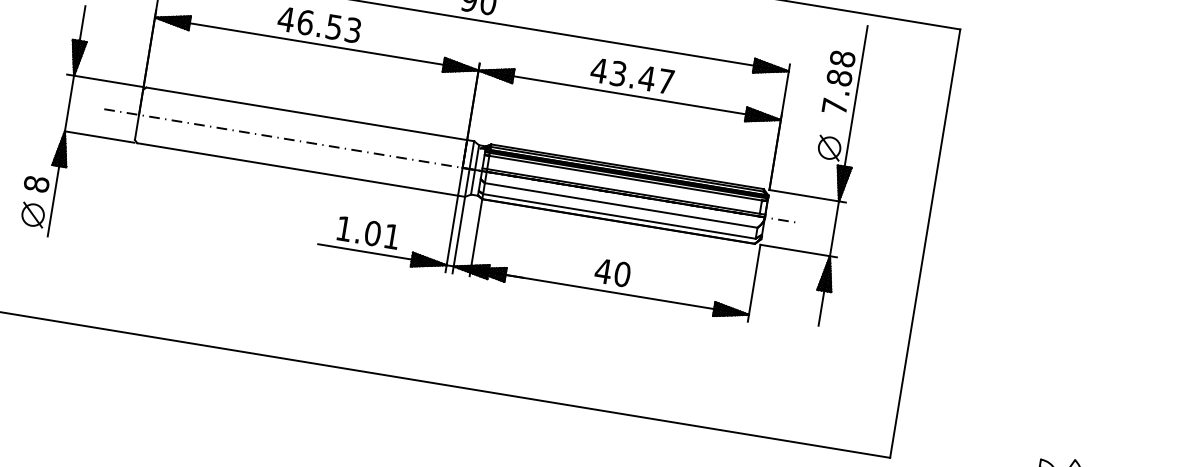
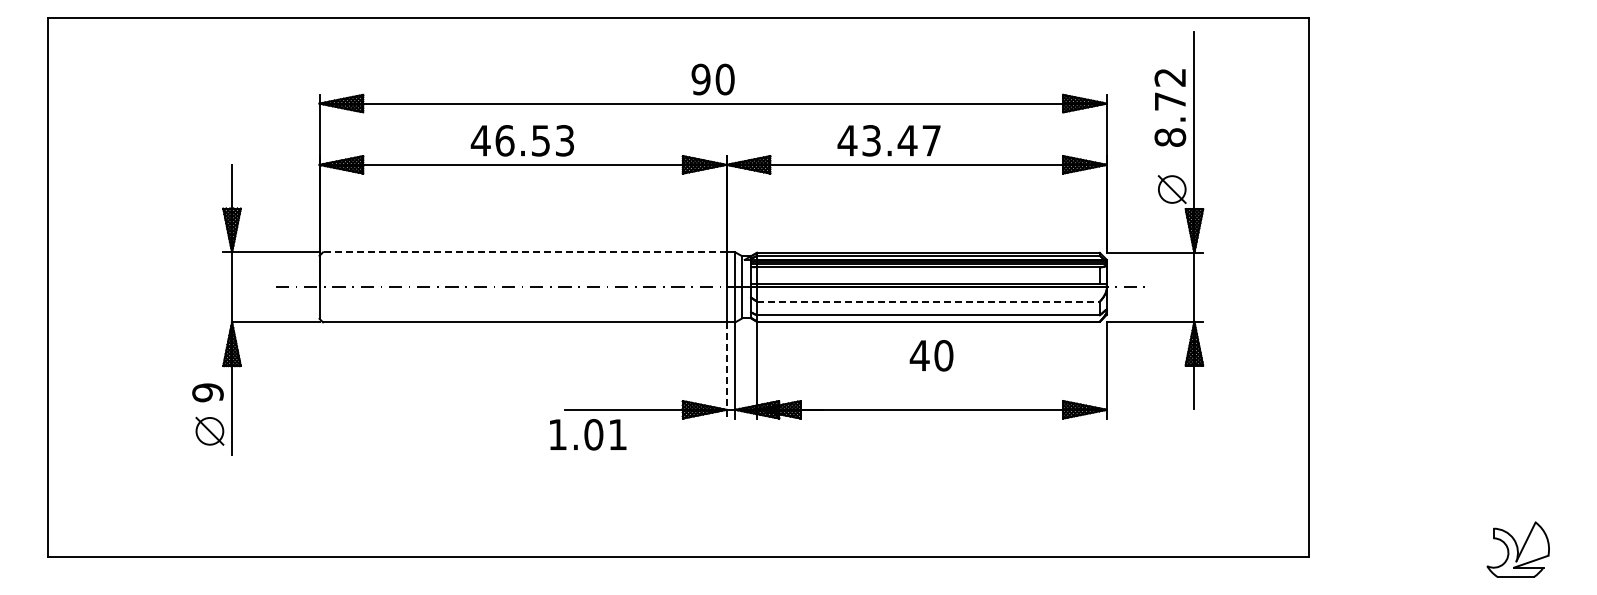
text: (631, 75) -> (888, 140), moved
text: (838, 82) -> (1170, 107), 7.88 -> 8.72
line: (306, 113) -> (524, 252), solid -> dashed
text: (36, 183) -> (207, 392), 8 -> 9
line: (621, 205) -> (928, 301), solid -> dashed
text: (368, 232) -> (588, 434), moved
line: (451, 233) -> (726, 370), solid -> dashed
text: (612, 272) -> (931, 355), moved

